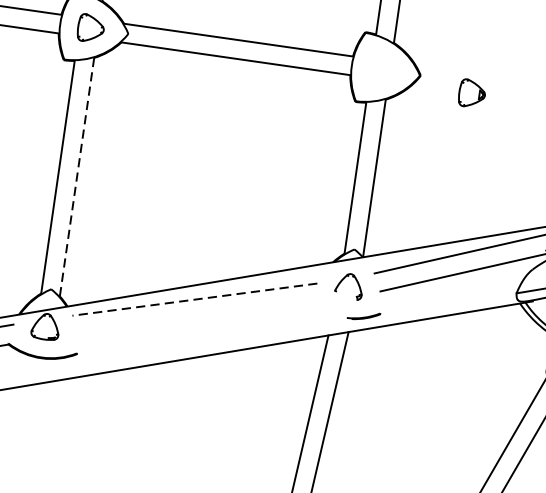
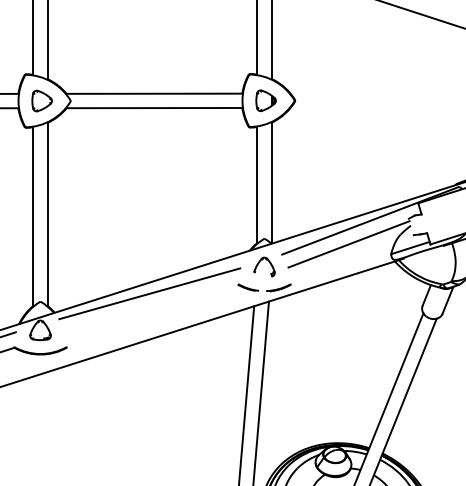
part: (471, 93) -> (265, 100), moved
line: (76, 177) -> (47, 214), dashed -> solid
line: (194, 299) -> (149, 293), dashed -> solid
line: (323, 309) -> (247, 287), added

